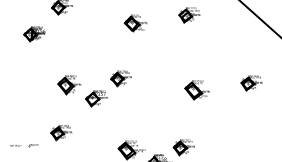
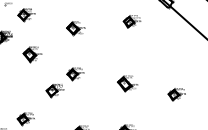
part: (135, 23) -> (75, 28), moved
part: (251, 83) -> (176, 94), moved
part: (69, 85) -> (32, 54), moved
part: (196, 90) -> (127, 83), moved

